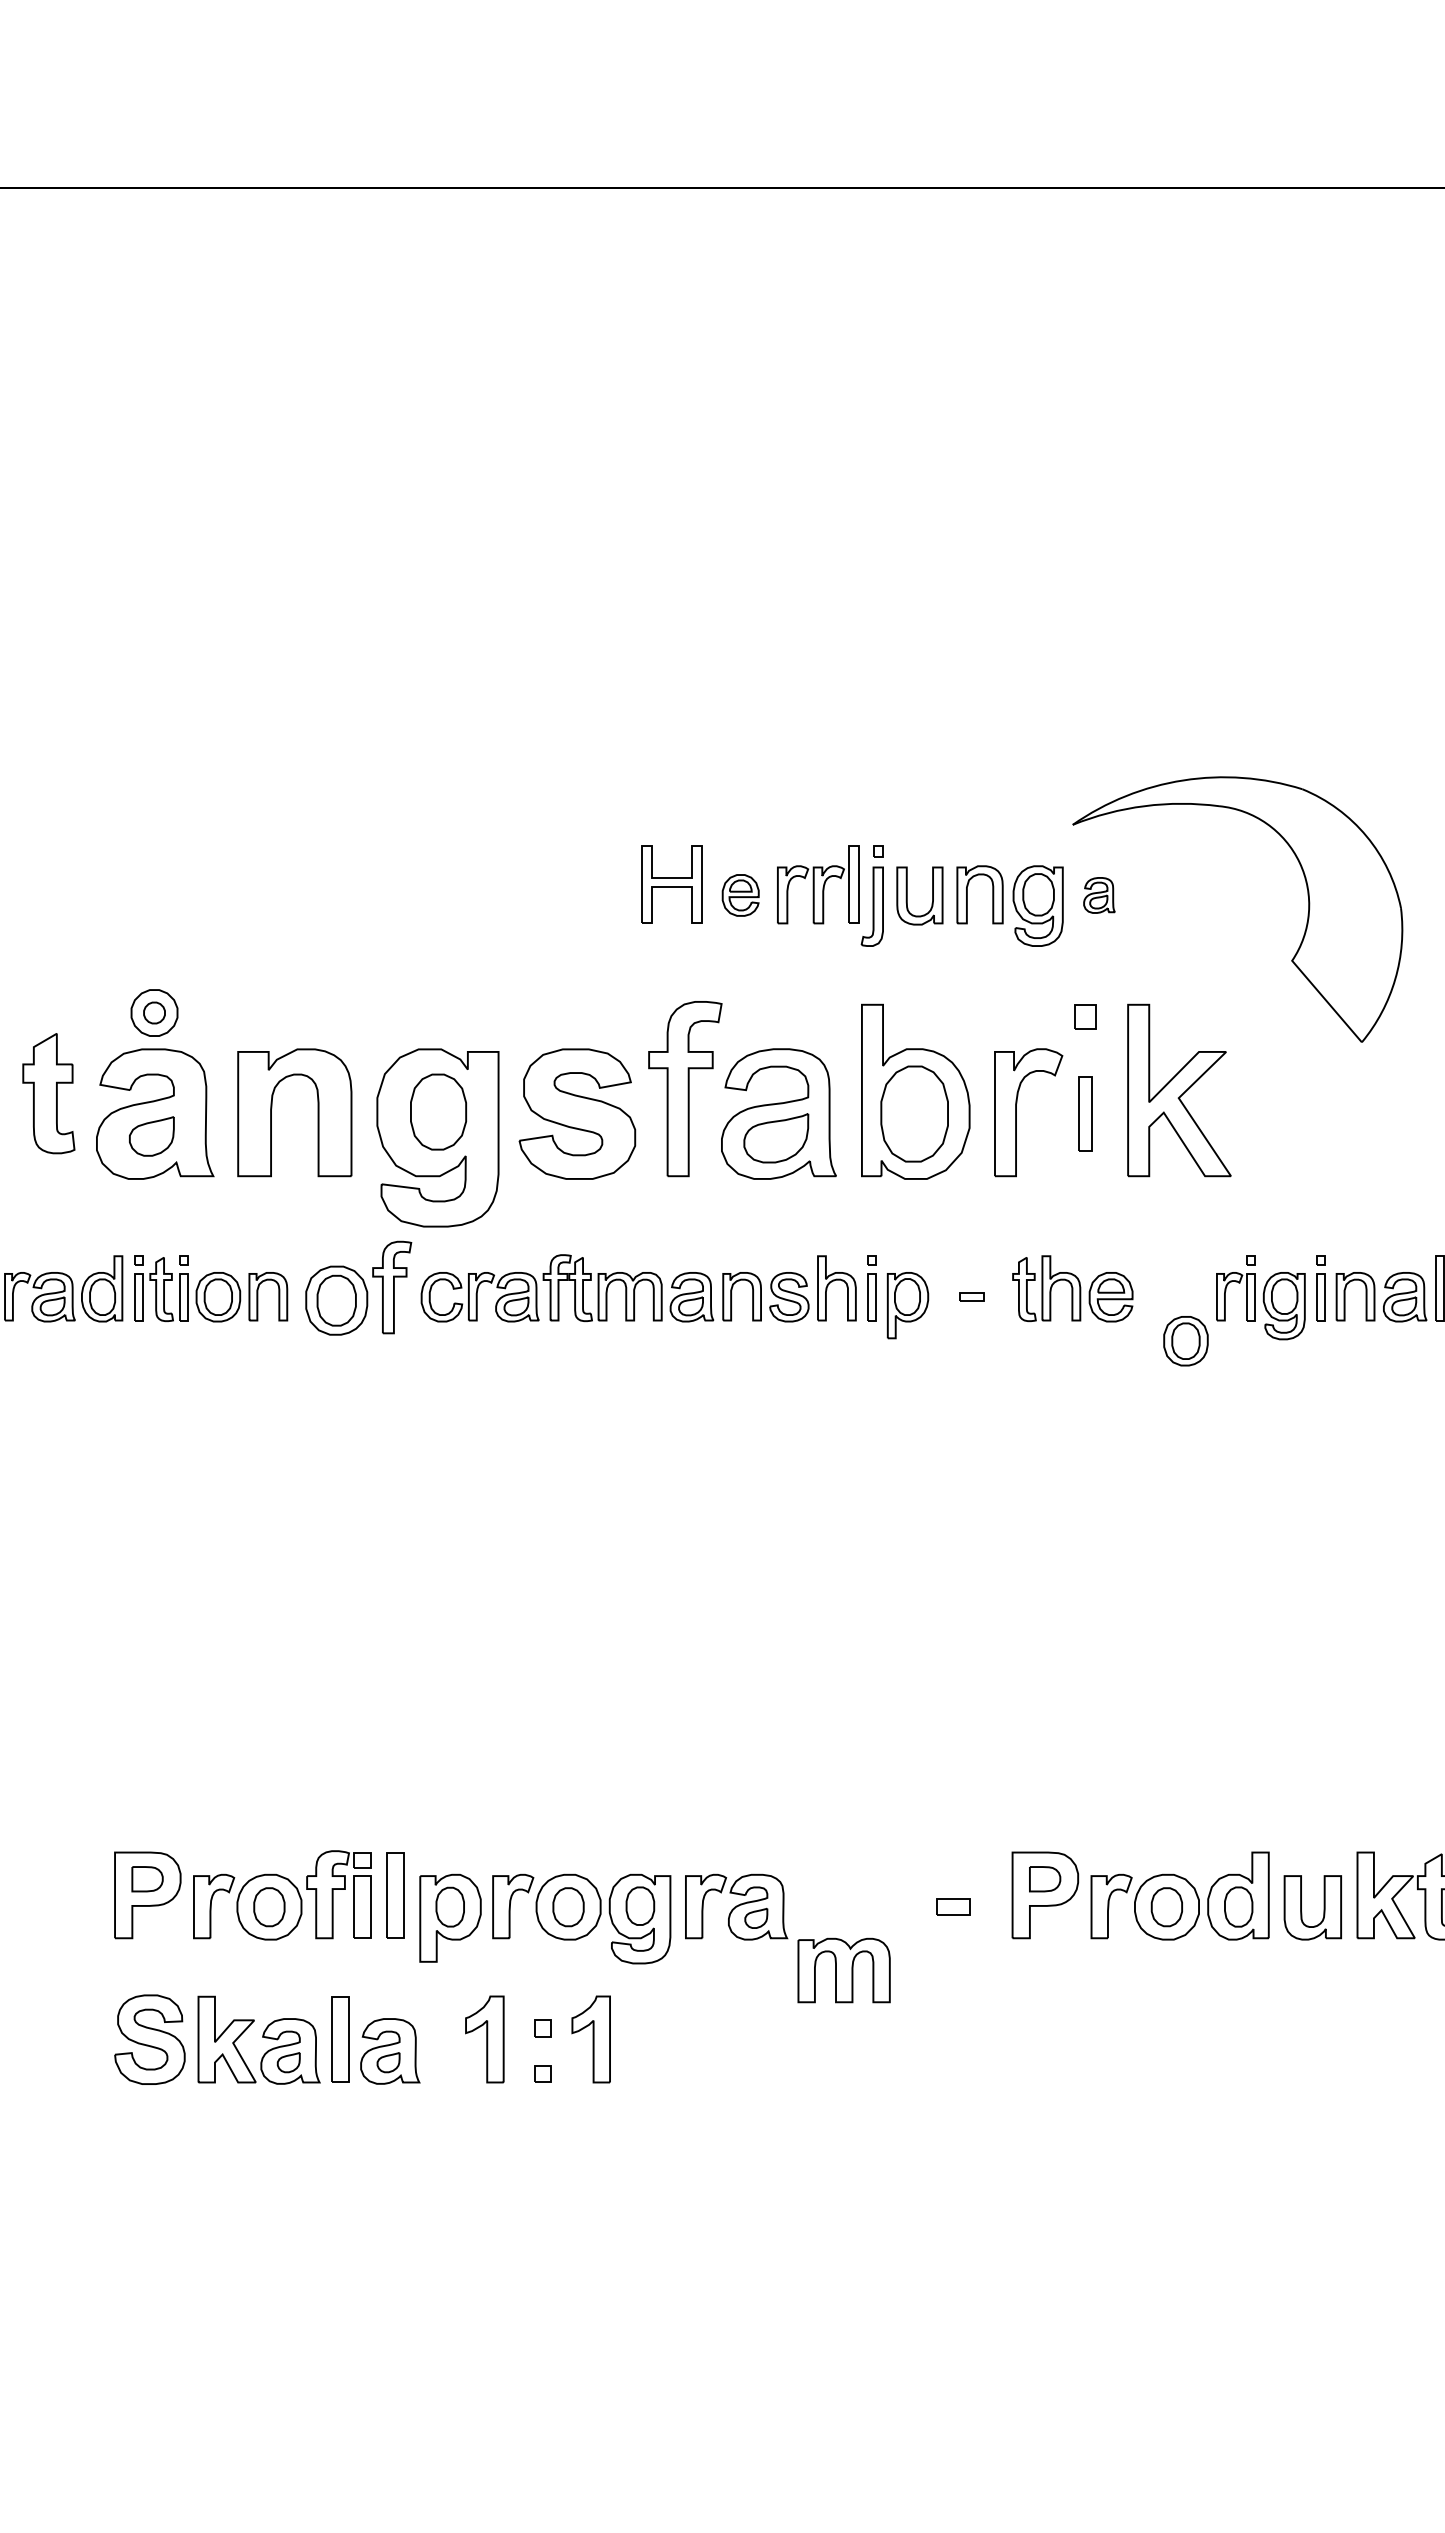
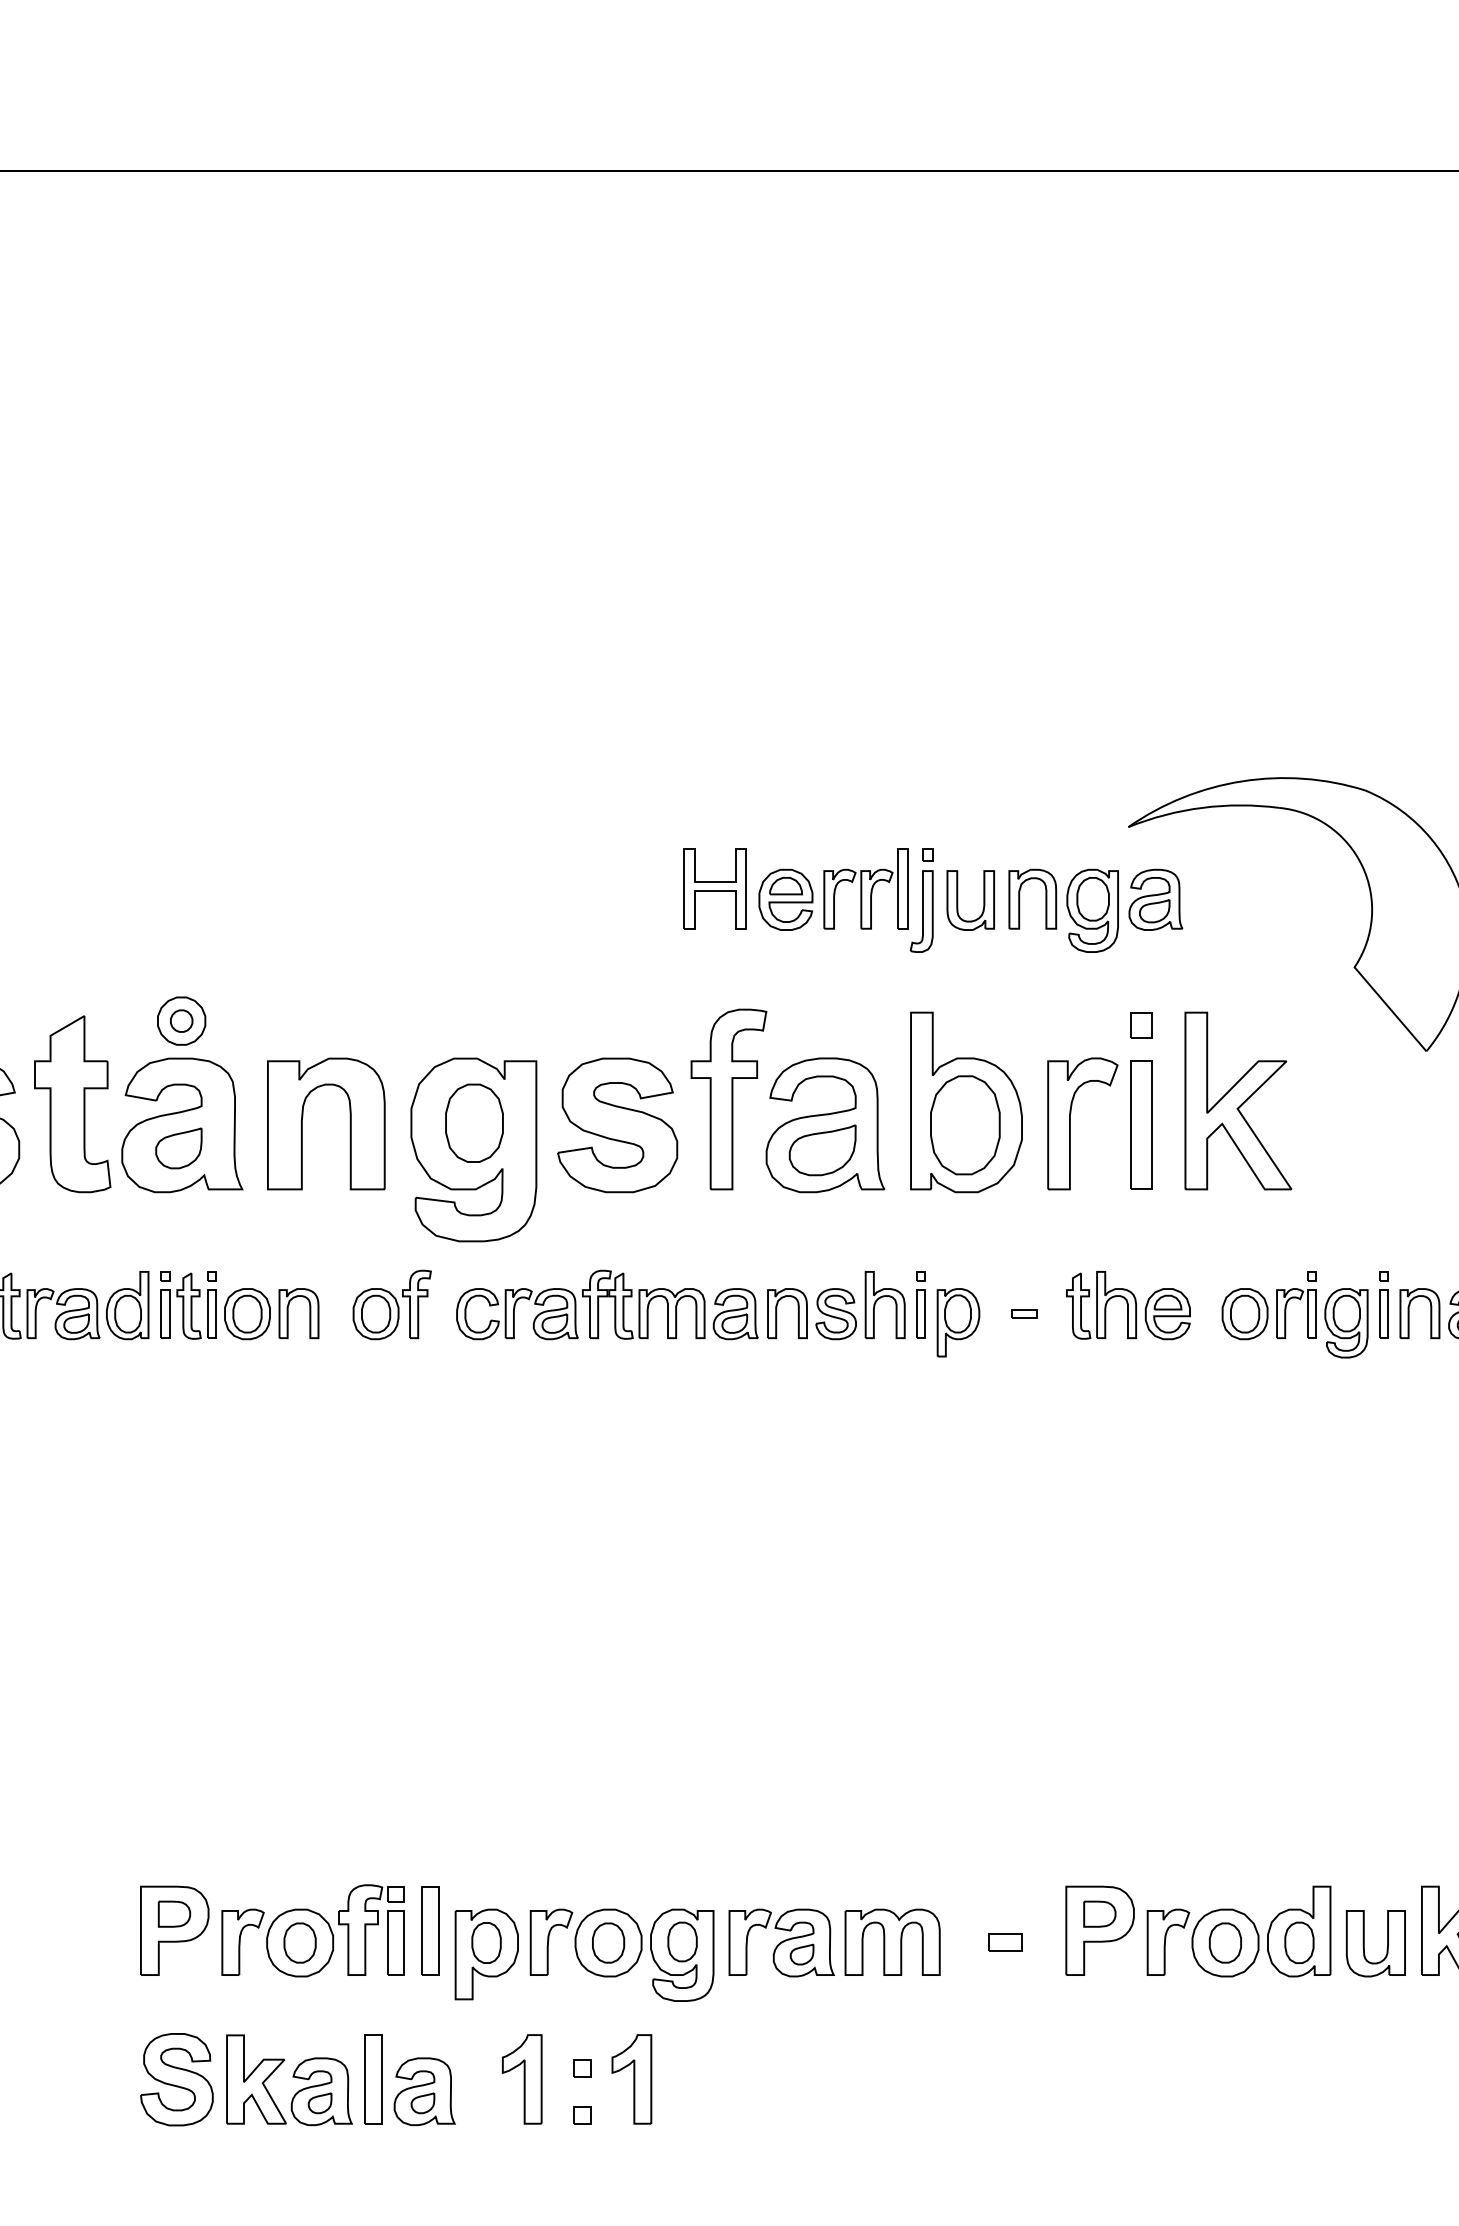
part: (740, 895) -> (785, 899), size x1.43
part: (1099, 895) -> (1155, 899), size x1.67
part: (48, 1093) -> (72, 1104), size x1.43
part: (1085, 1113) -> (1141, 1124), size x1.67
part: (358, 1288) -> (391, 1305), size x0.71
part: (1185, 1341) -> (1244, 1314), moved
part: (843, 1970) -> (891, 1942), moved

